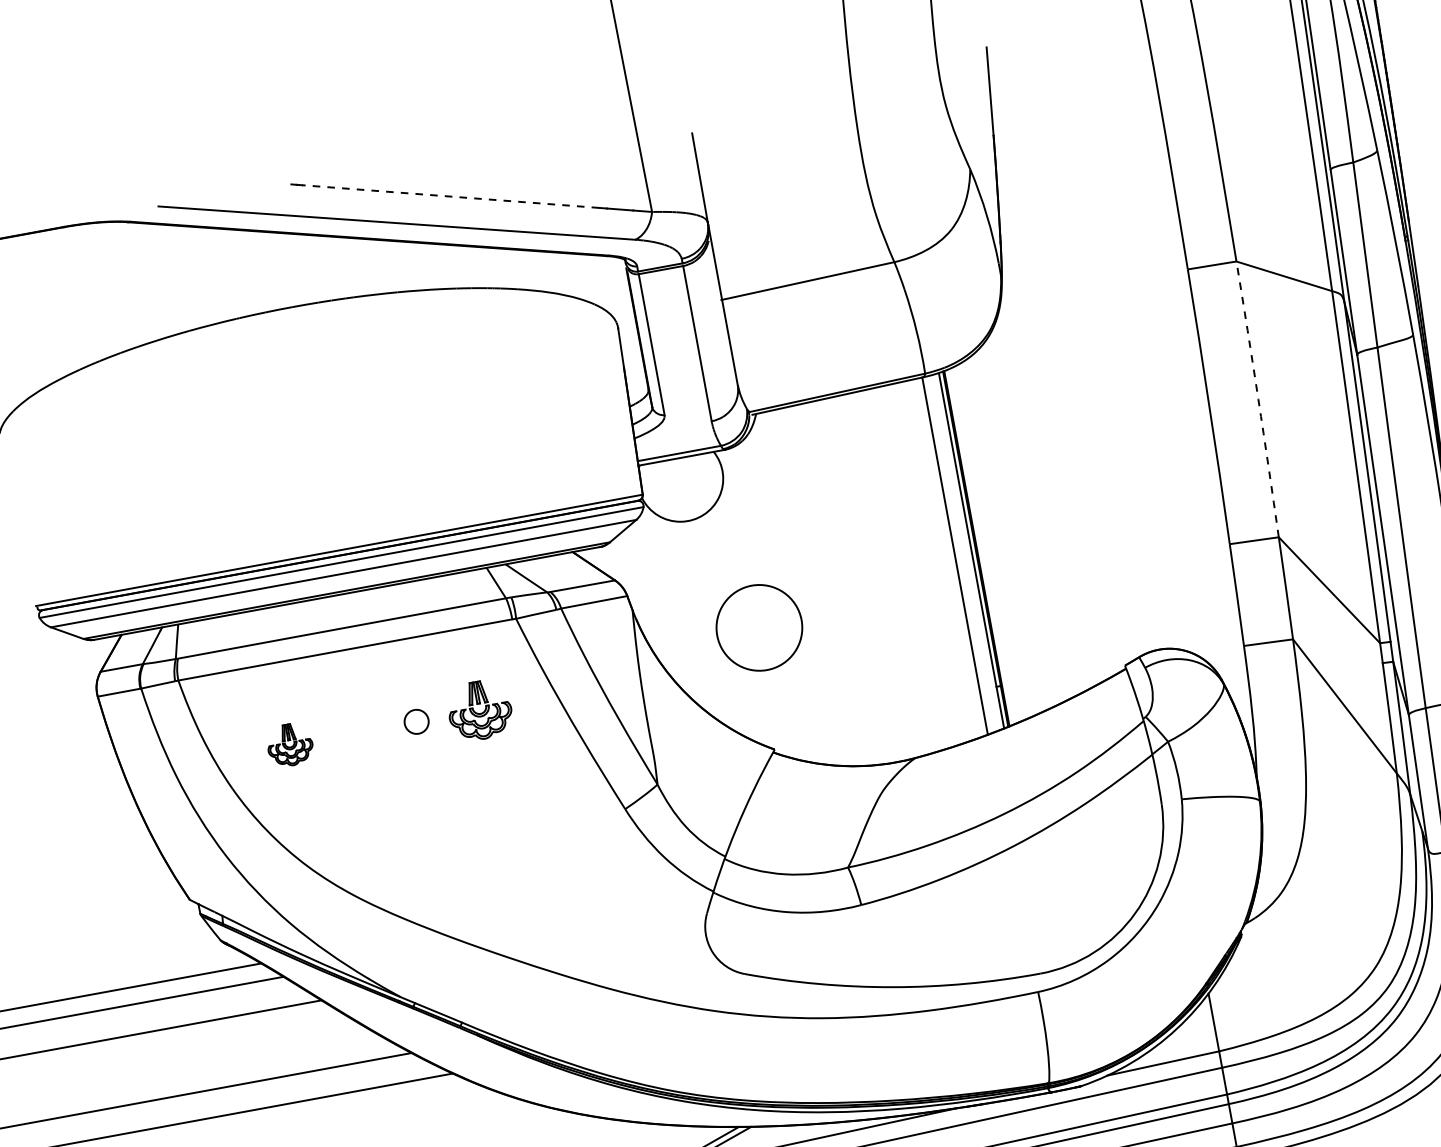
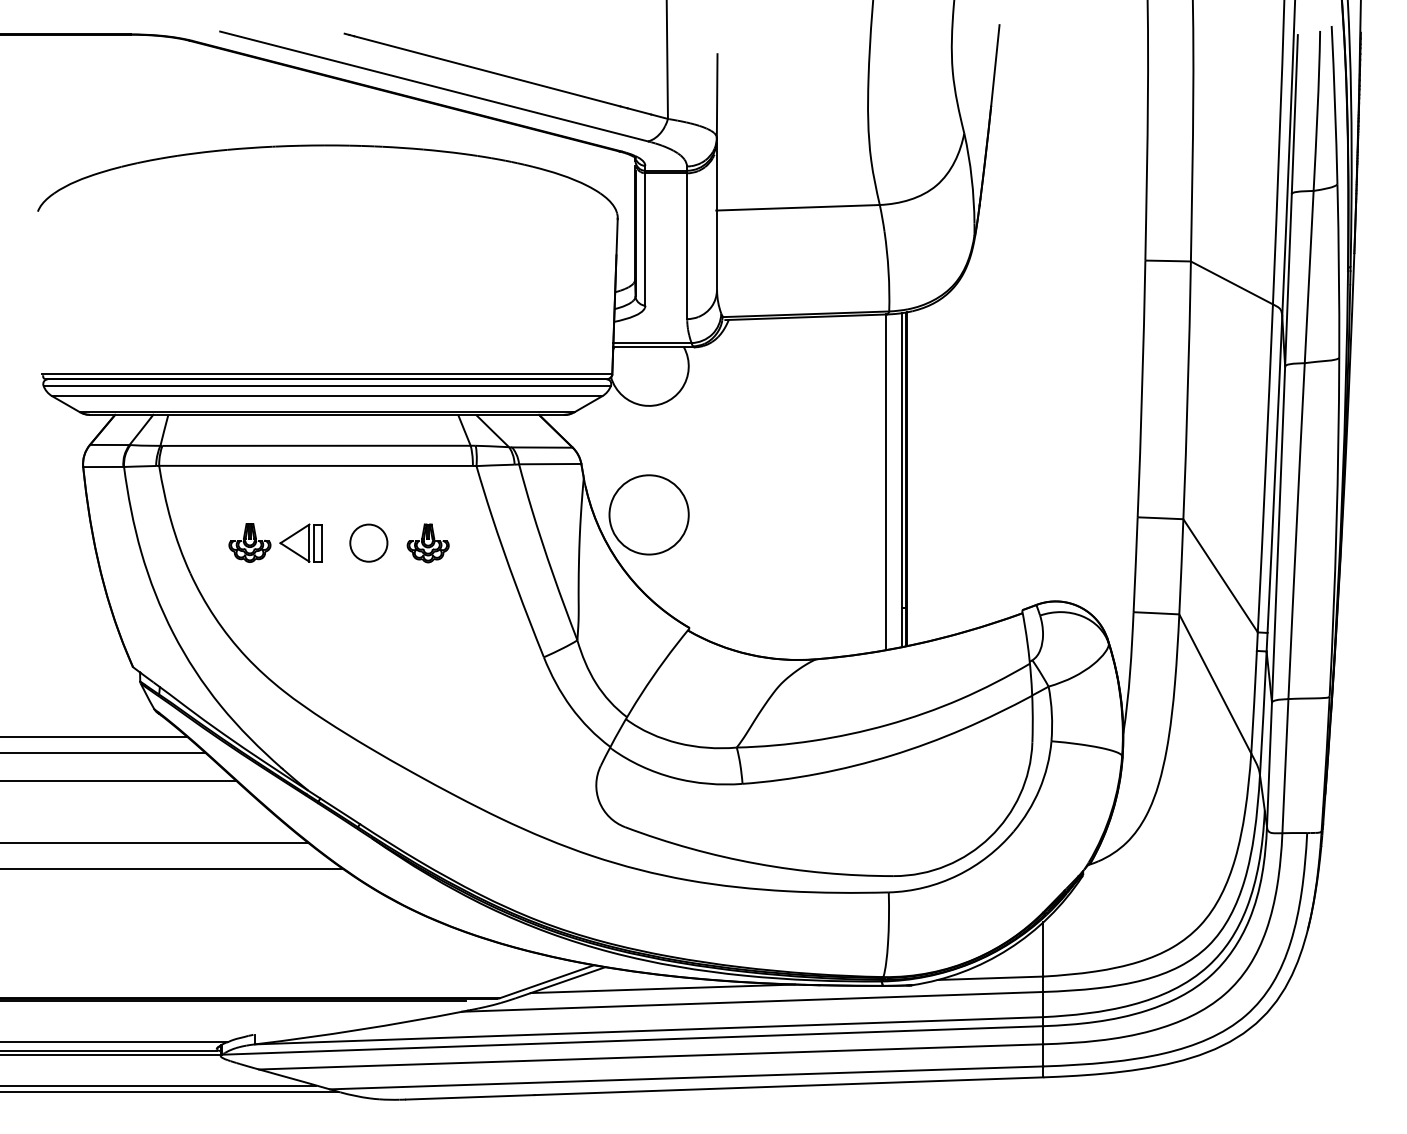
line: (450, 196) -> (487, 71), dashed -> solid
arc: (1258, 399) -> (1187, 390), dashed -> solid
circle: (758, 627) -> (648, 514), moved
part: (479, 710) -> (427, 543), size x0.71
circle: (416, 721) -> (368, 542), size x1.67
part: (343, 734) -> (300, 542), added

